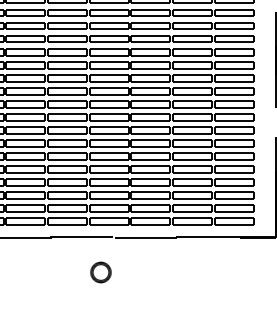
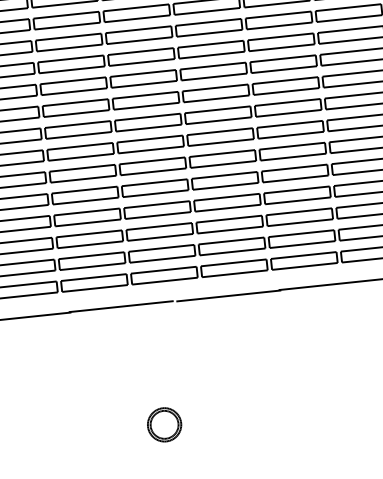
part: (100, 272) -> (163, 424), moved

